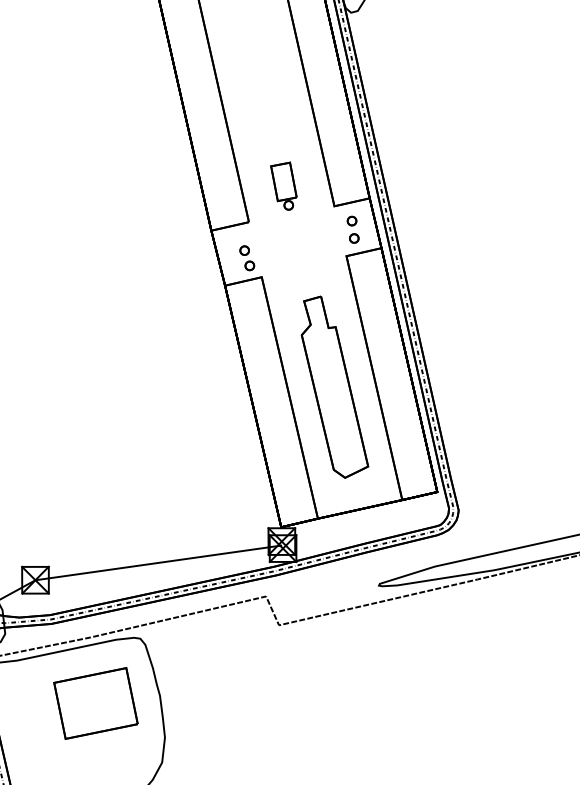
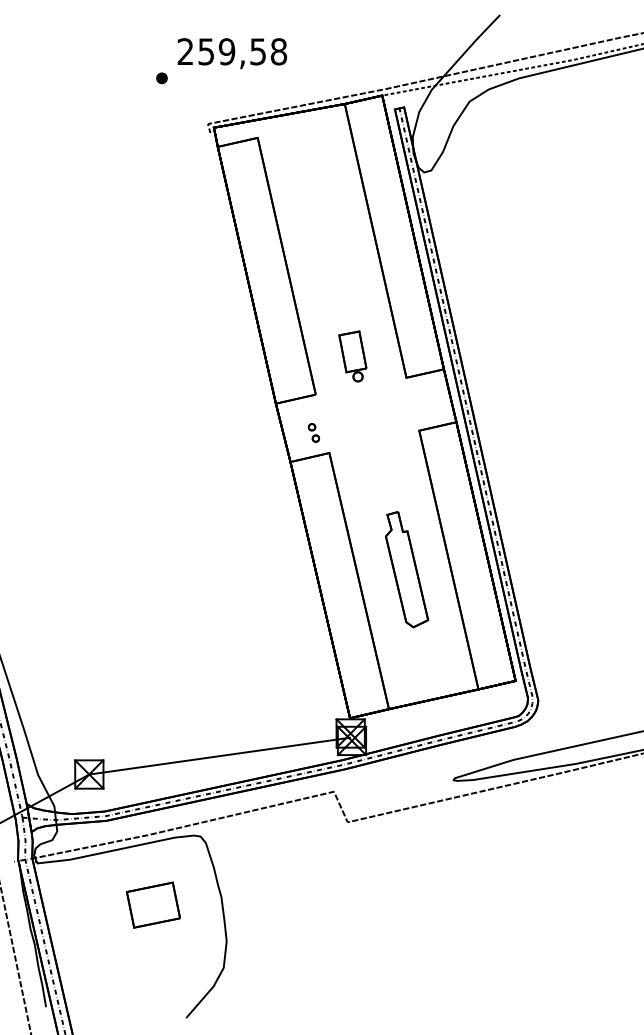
part: (353, 229) -> (426, 402), removed
part: (246, 257) -> (313, 432), size x0.7
part: (334, 387) -> (406, 569), size x0.6
part: (95, 702) -> (153, 904), size x0.6

